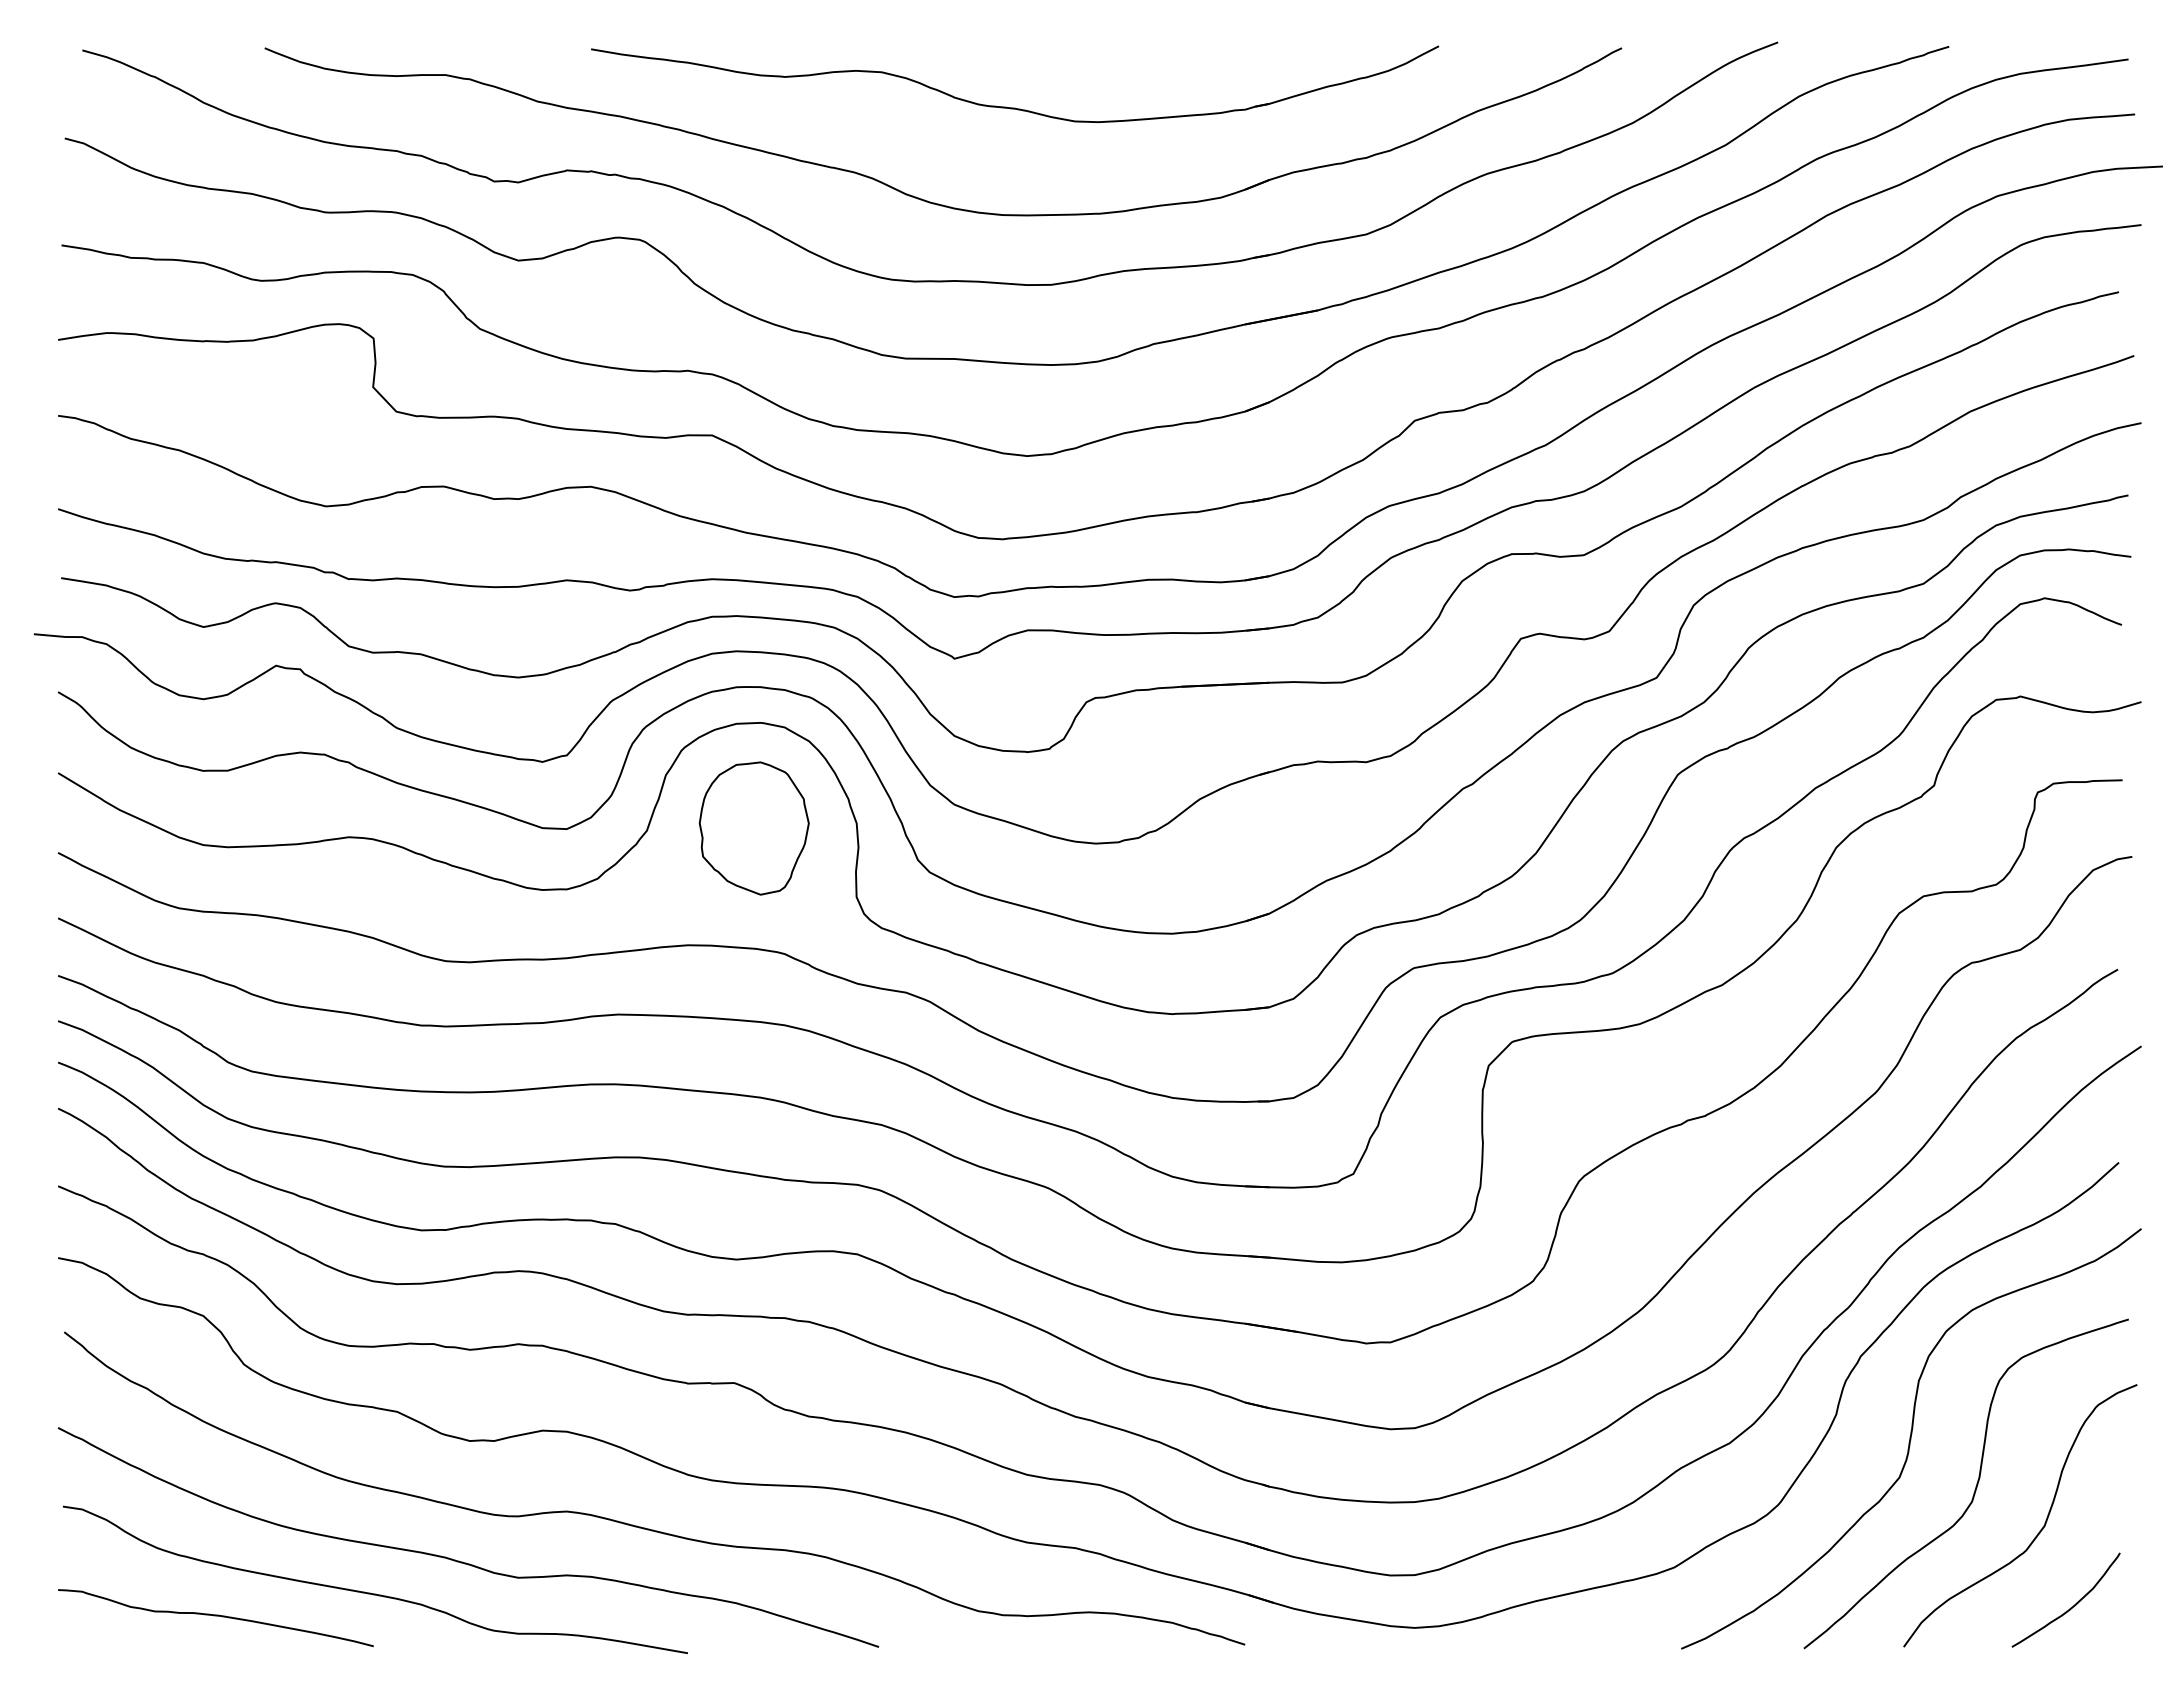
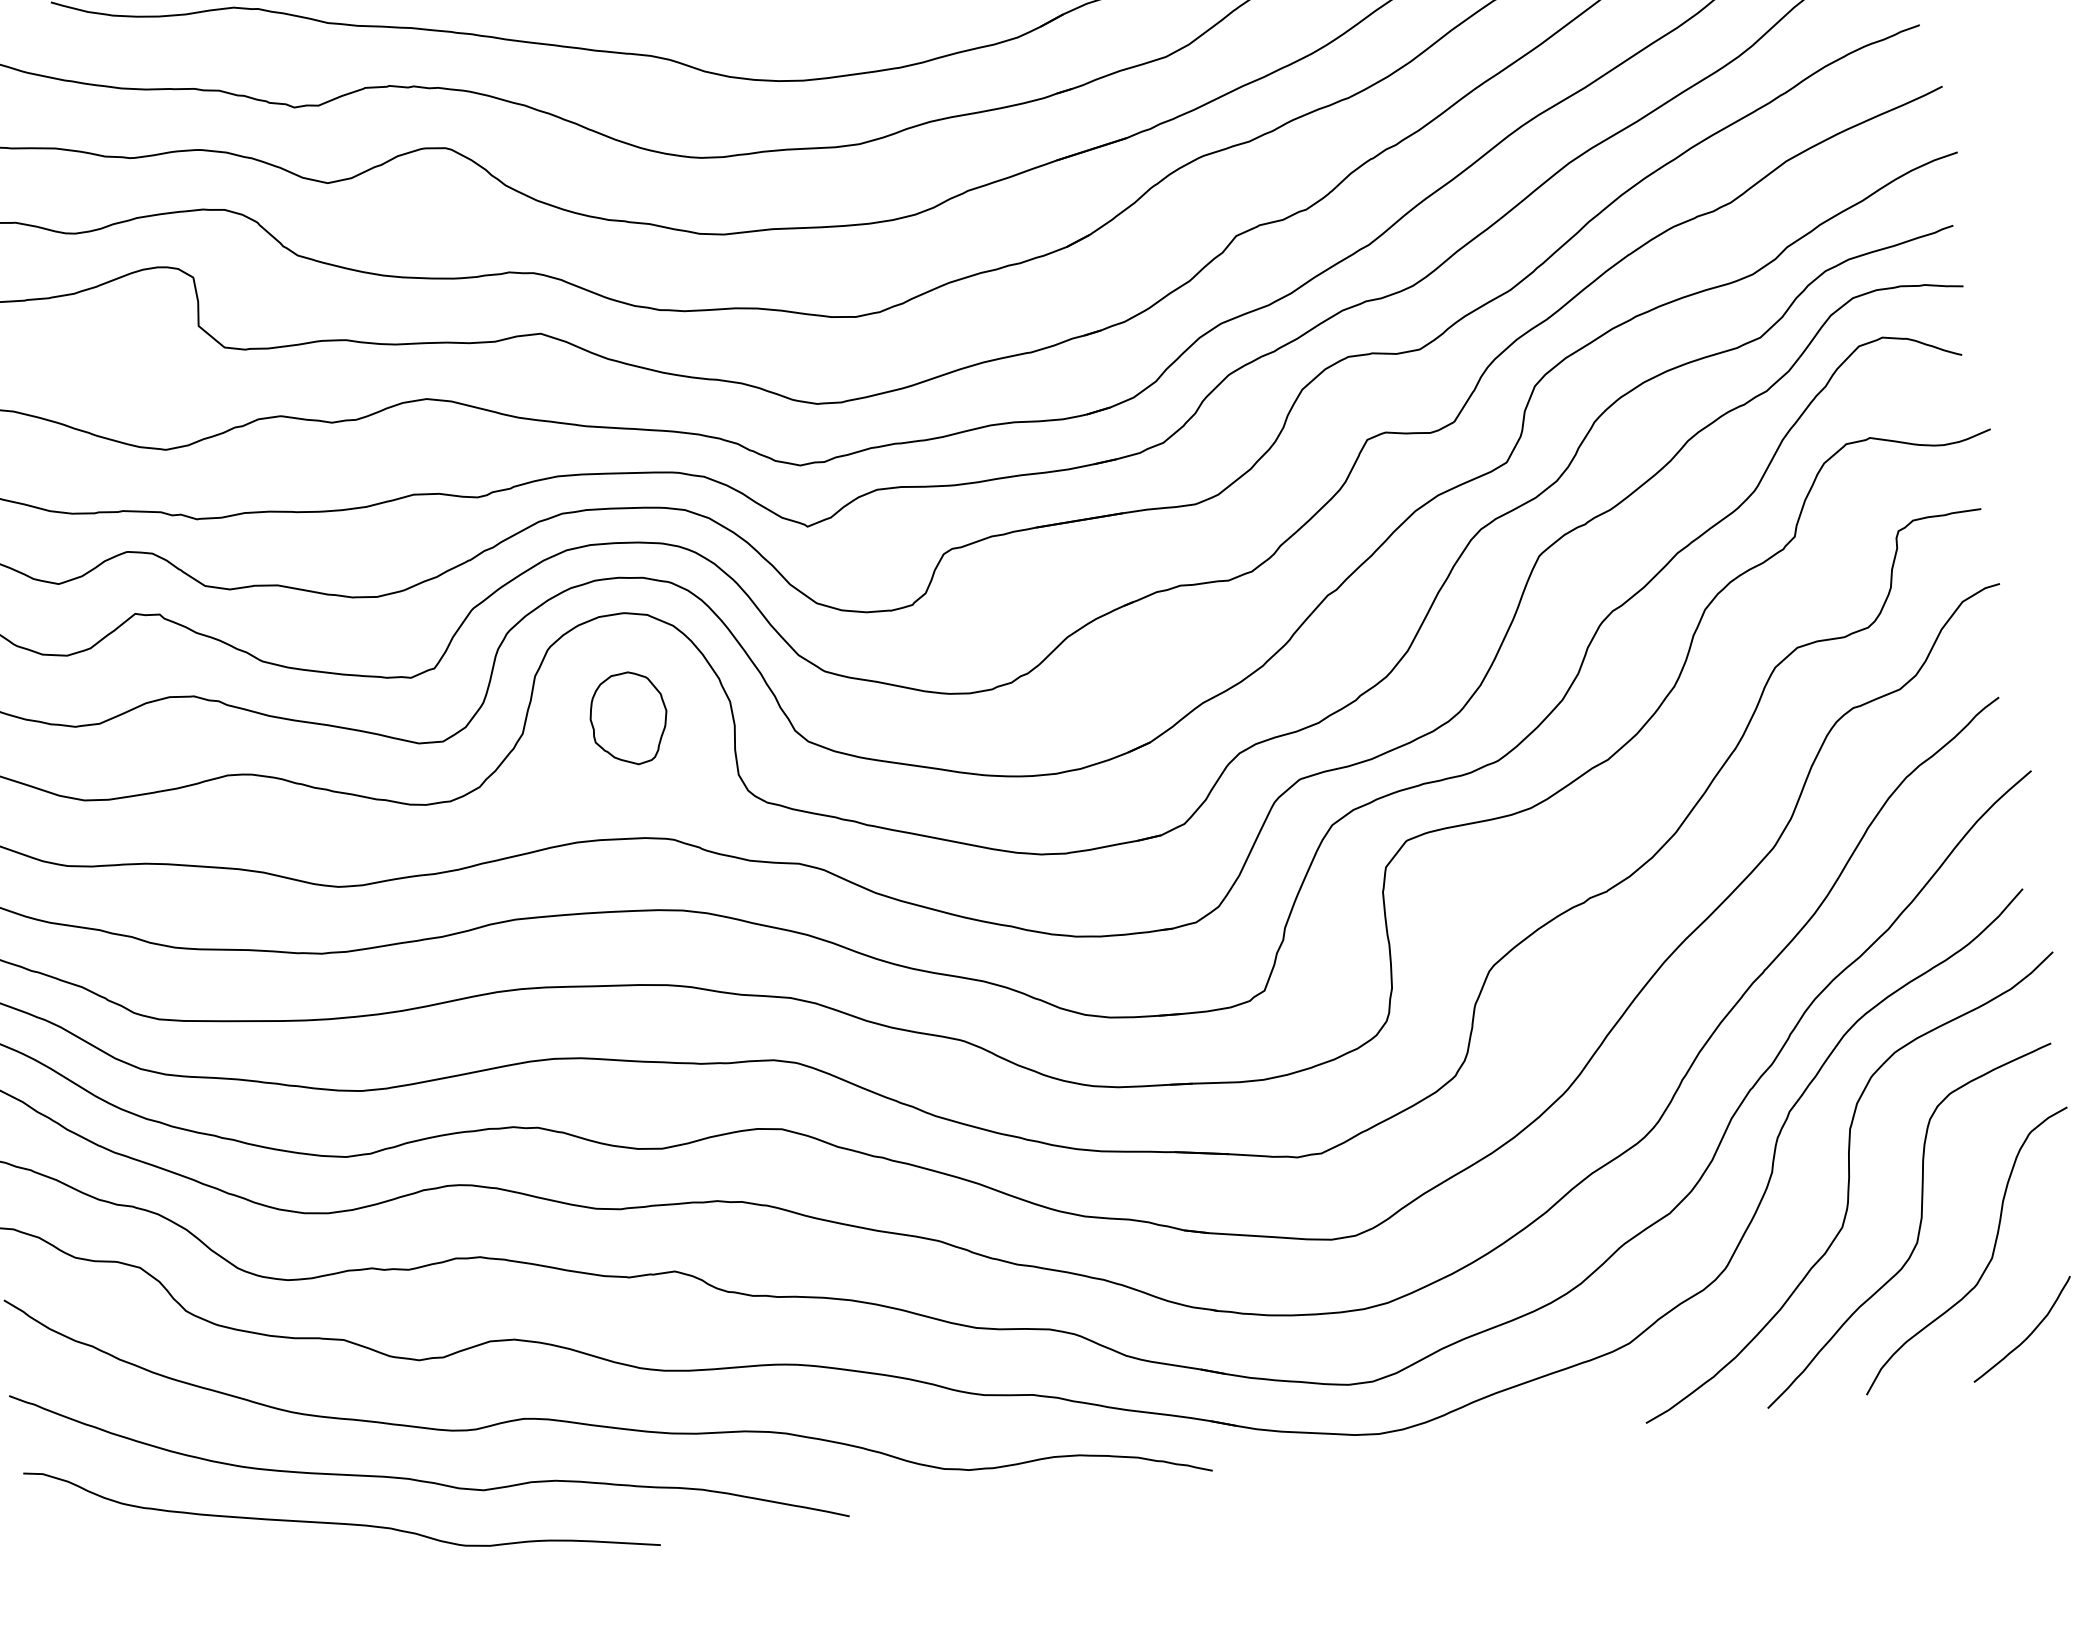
part: (753, 828) -> (628, 718), size x0.7
curve: (215, 1616) -> (187, 1564), removed

